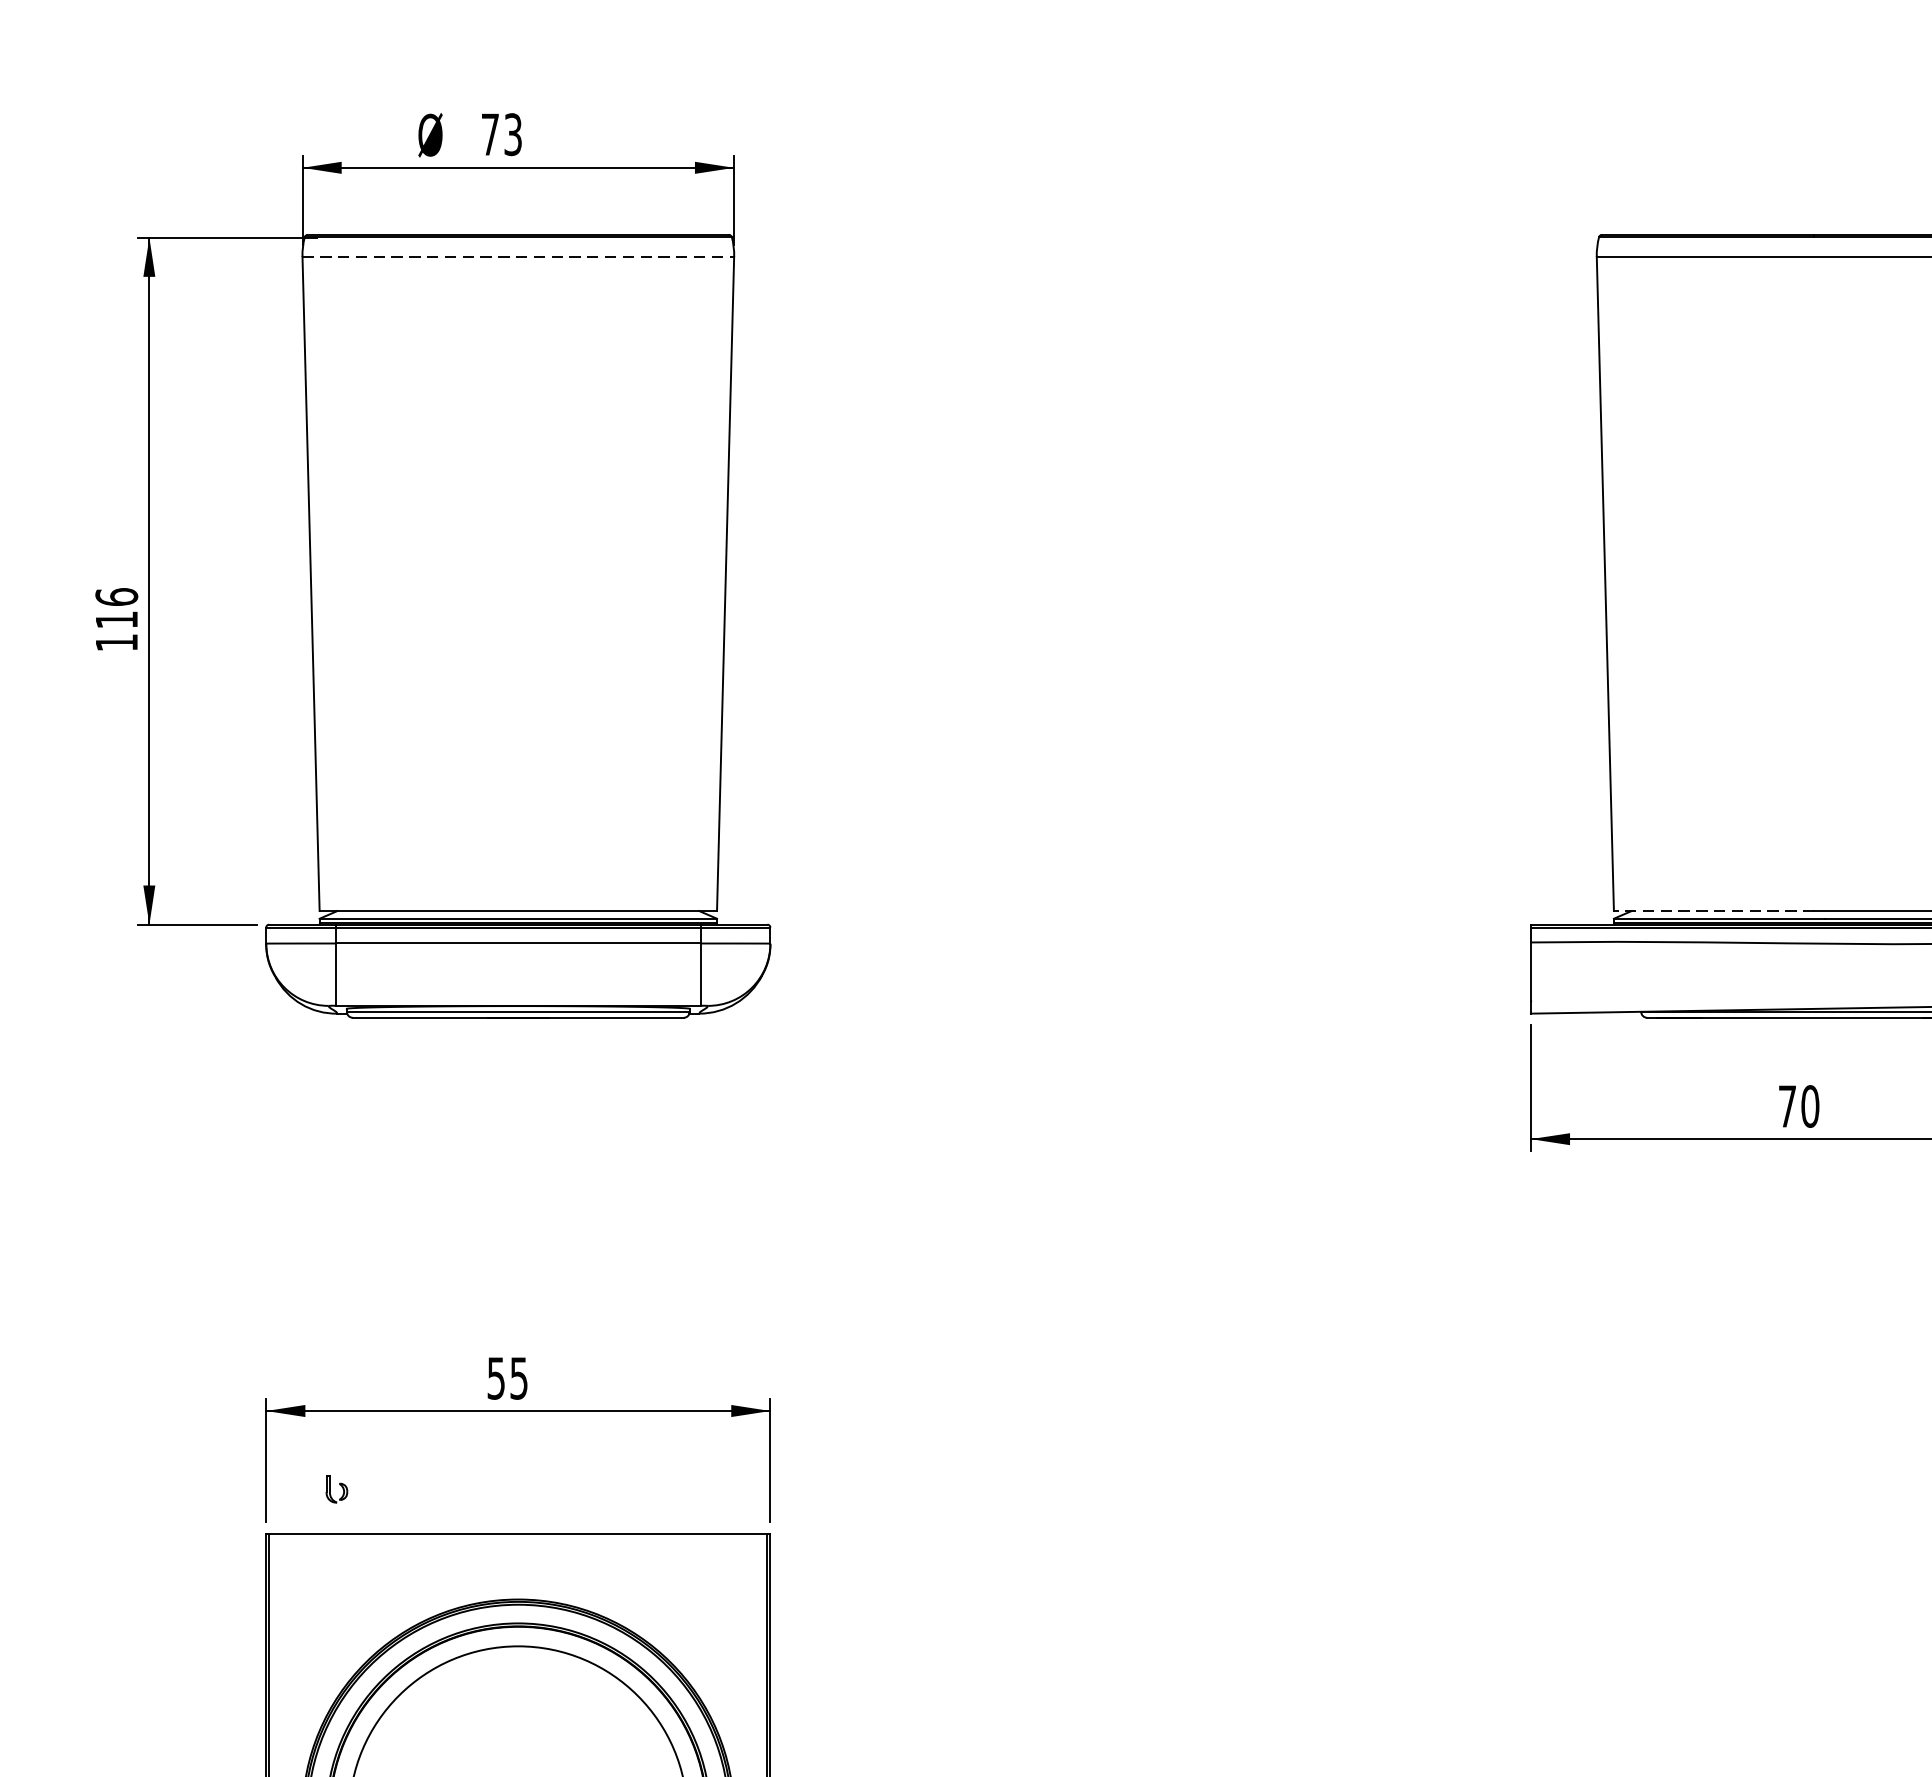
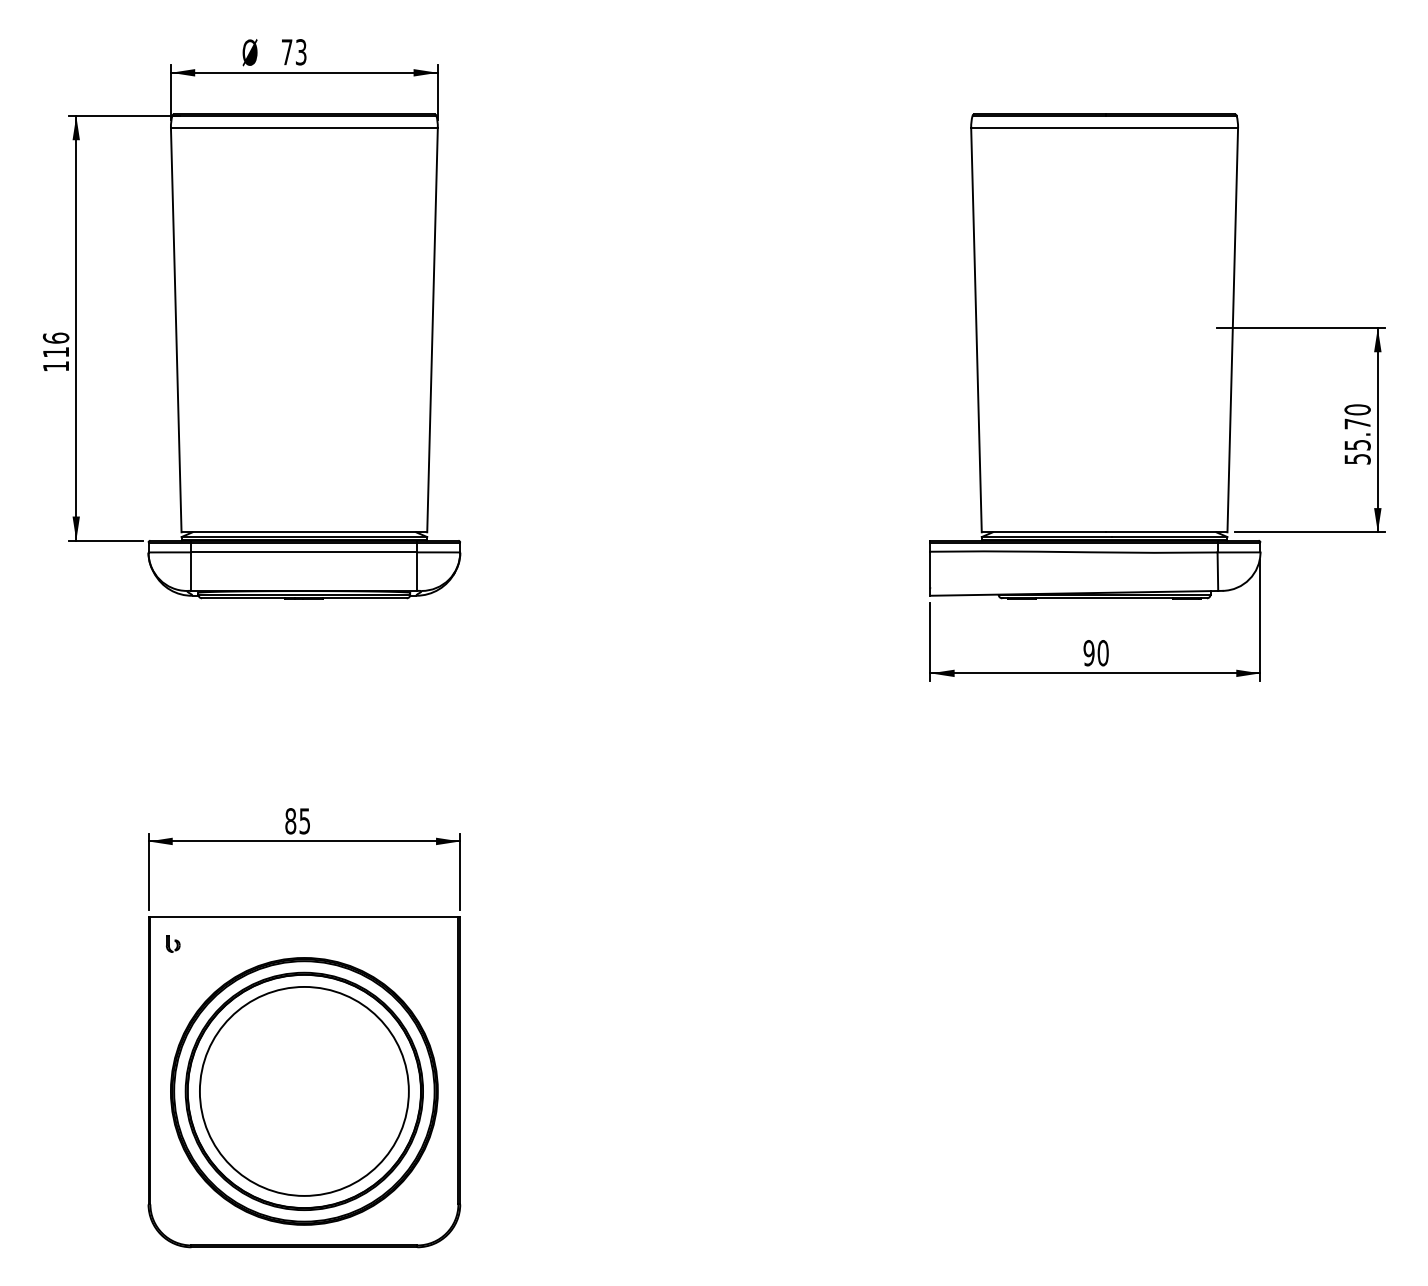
line: (518, 256) -> (304, 127), dashed -> solid
line: (1713, 911) -> (1043, 532), dashed -> solid
text: (1786, 1107) -> (1088, 653), 70 -> 90
text: (495, 1378) -> (290, 821), 55 -> 85
part: (337, 1488) -> (173, 943), moved

